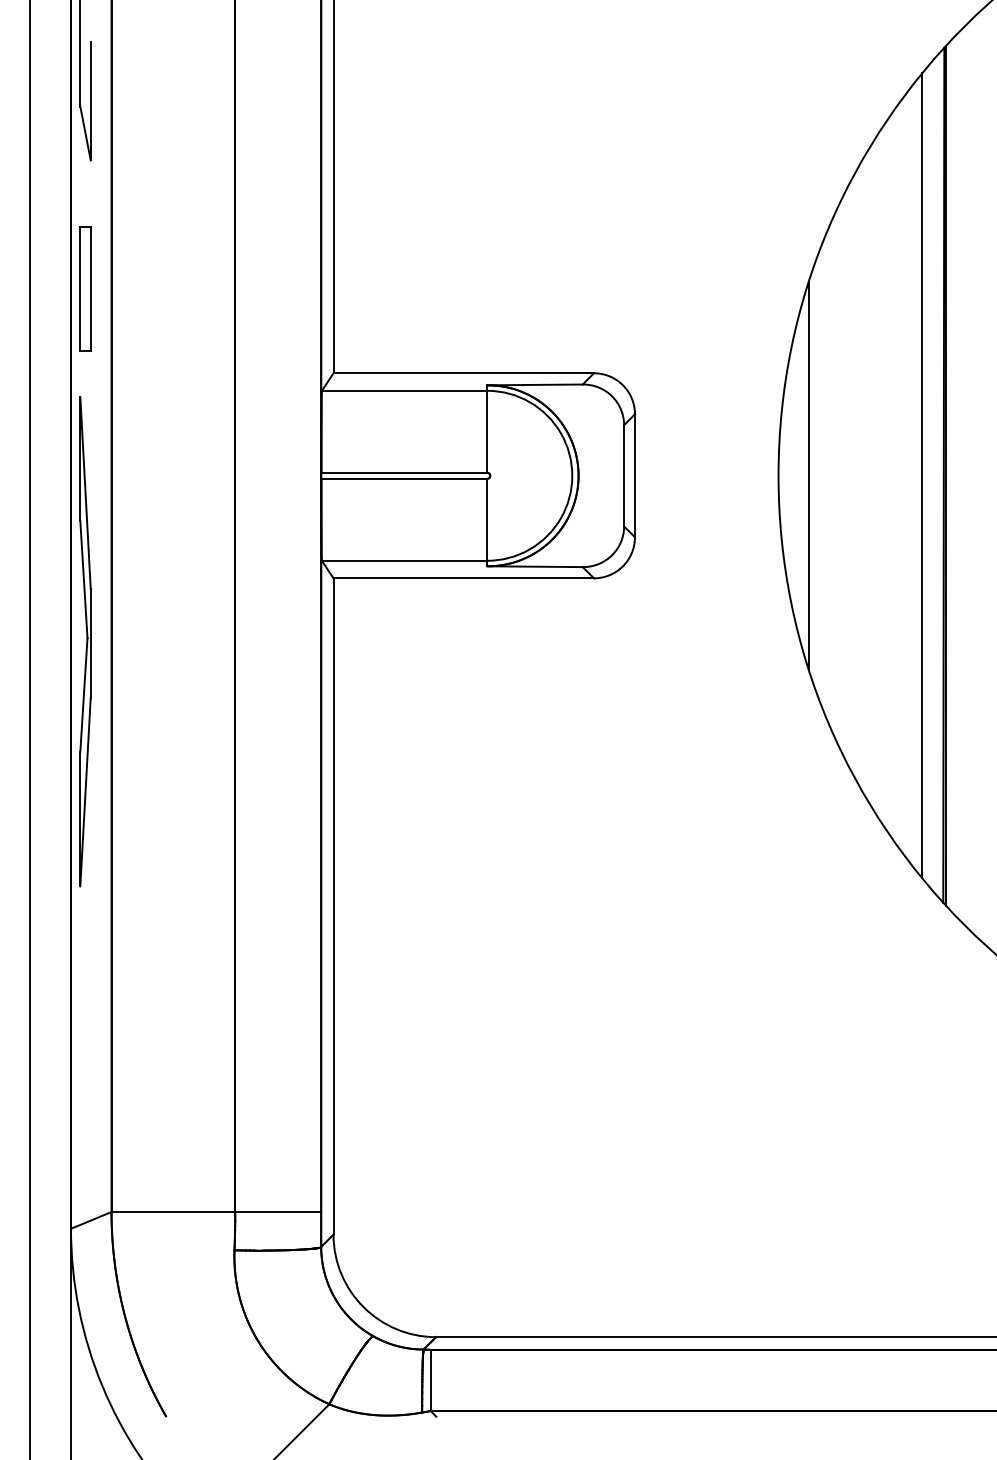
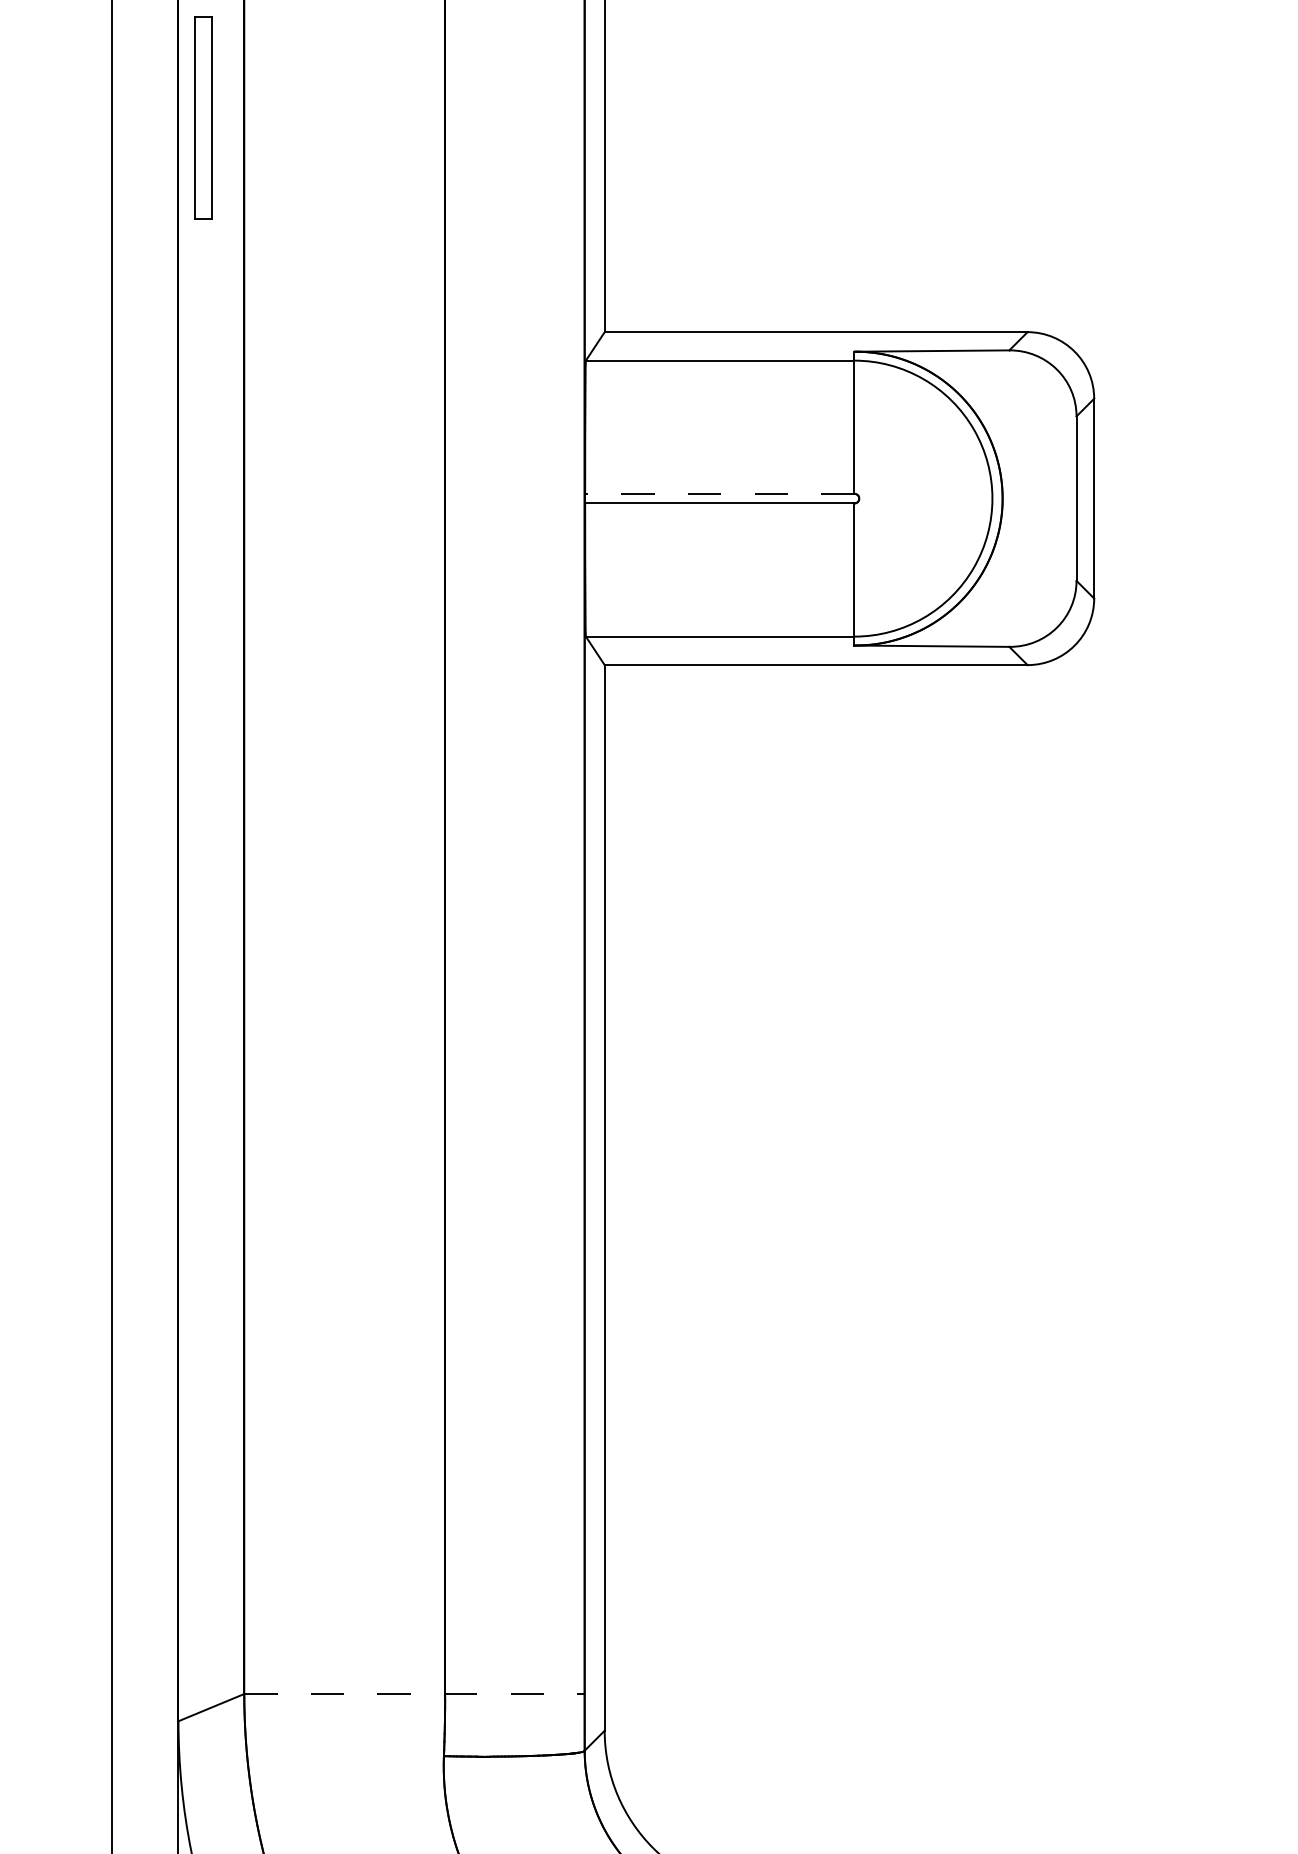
part: (85, 288) -> (203, 116), moved
line: (404, 472) -> (719, 493), solid -> dashed
part: (85, 641) -> (201, 767), removed
line: (216, 1212) -> (414, 1694), solid -> dashed

